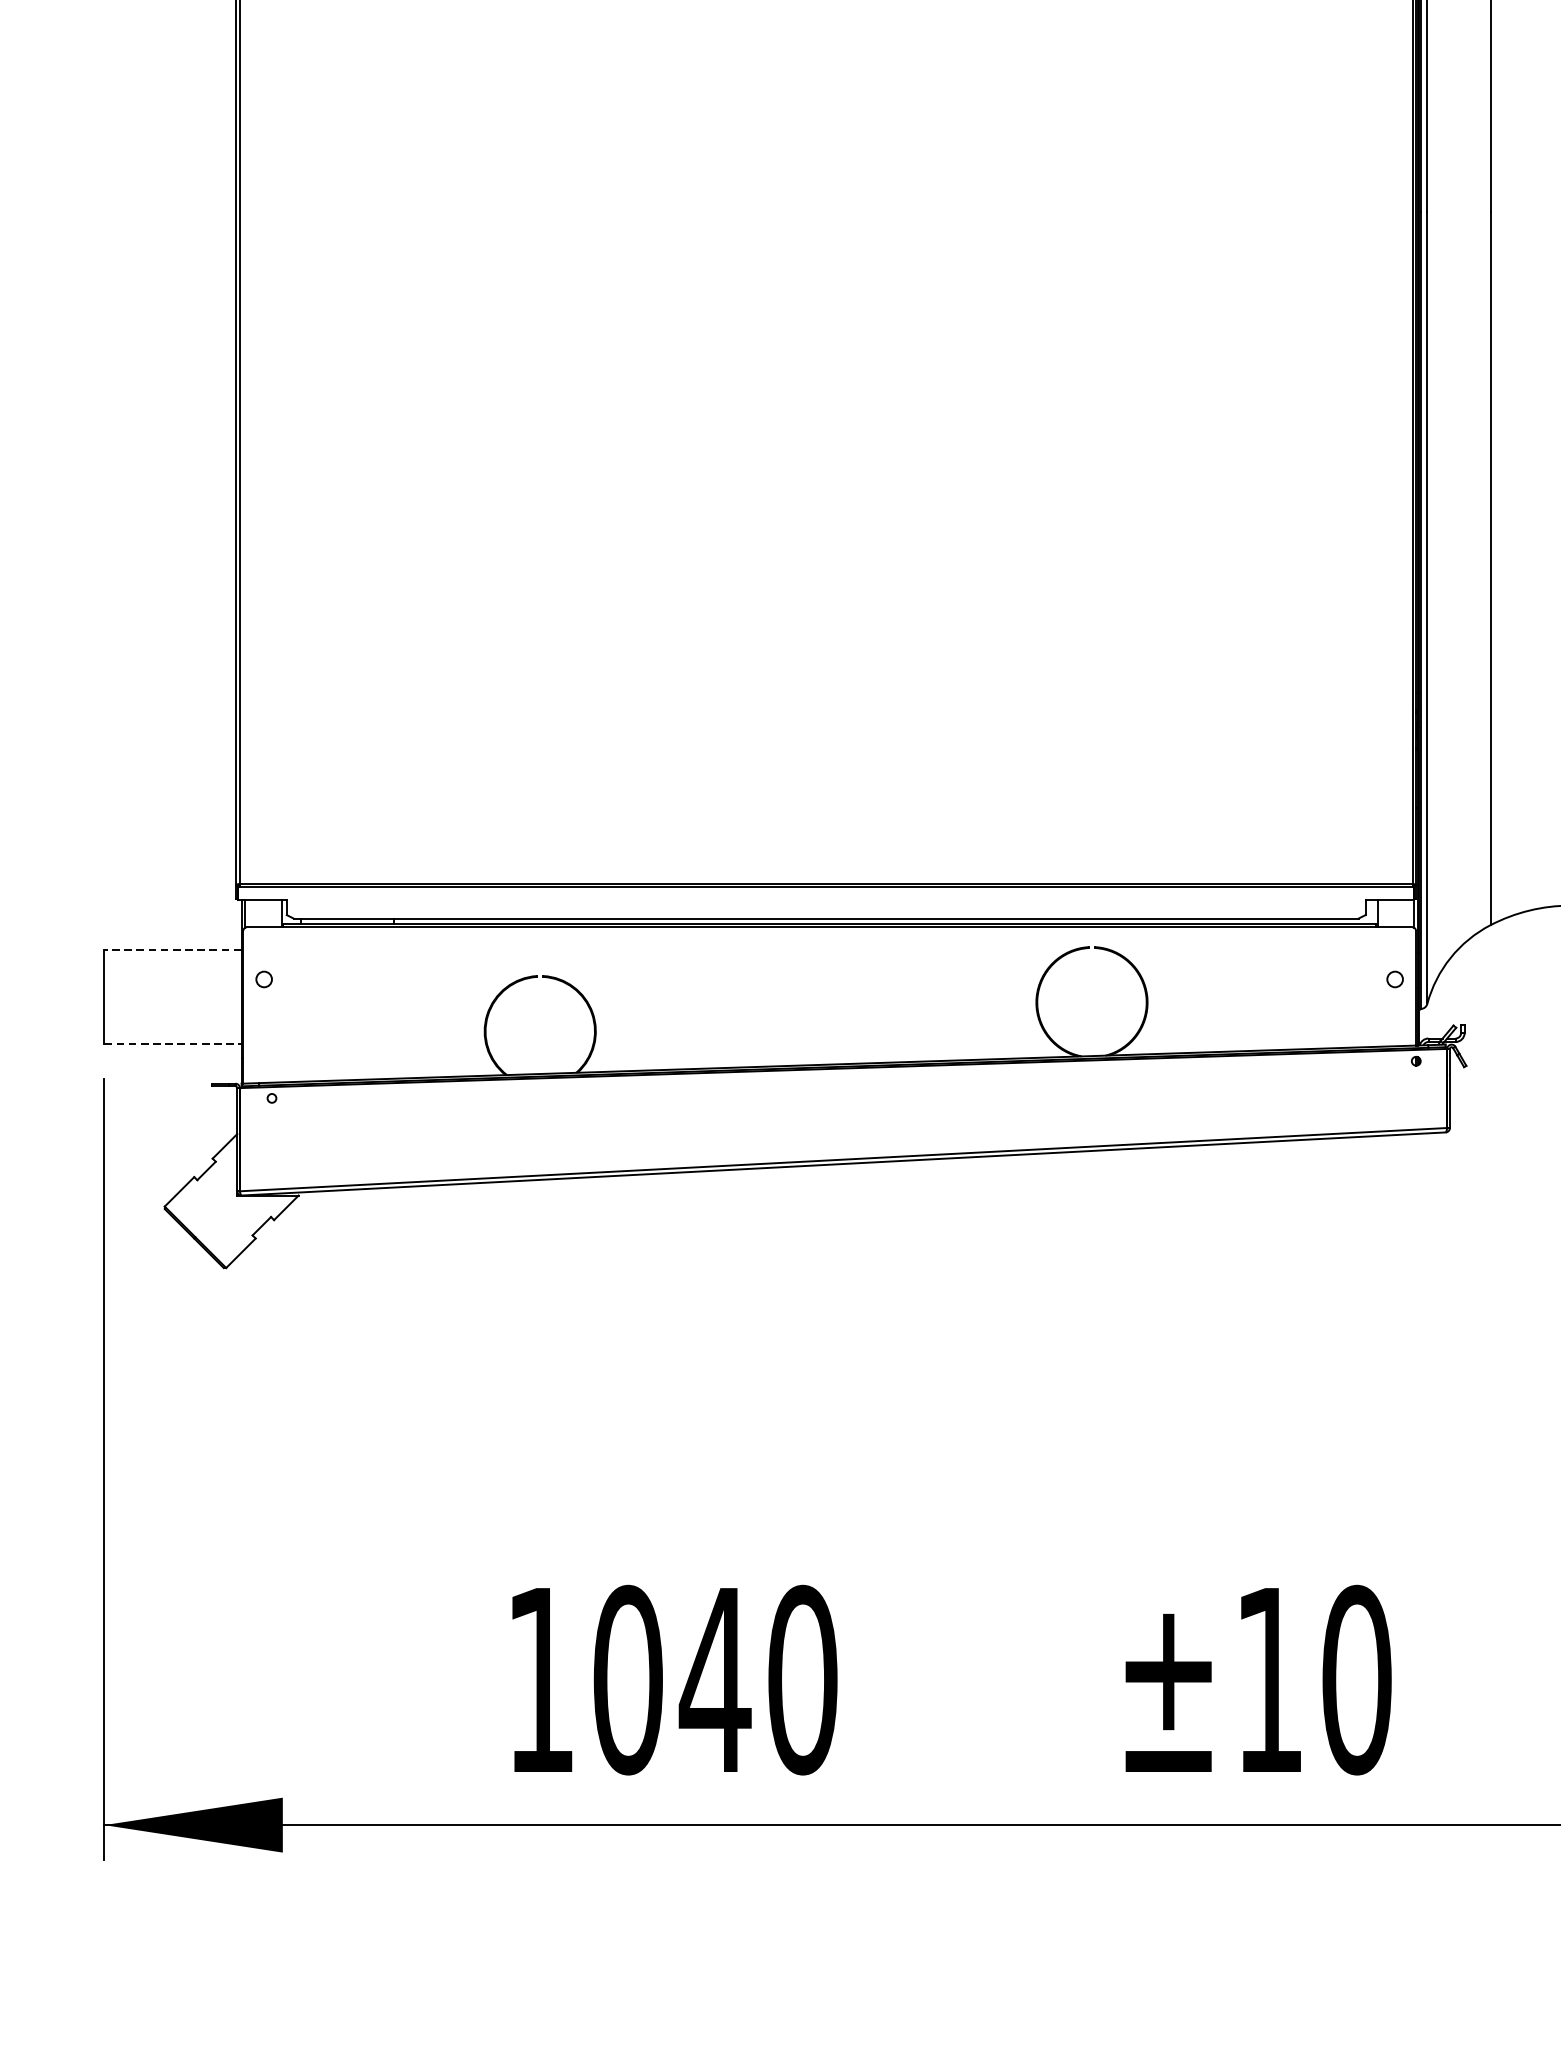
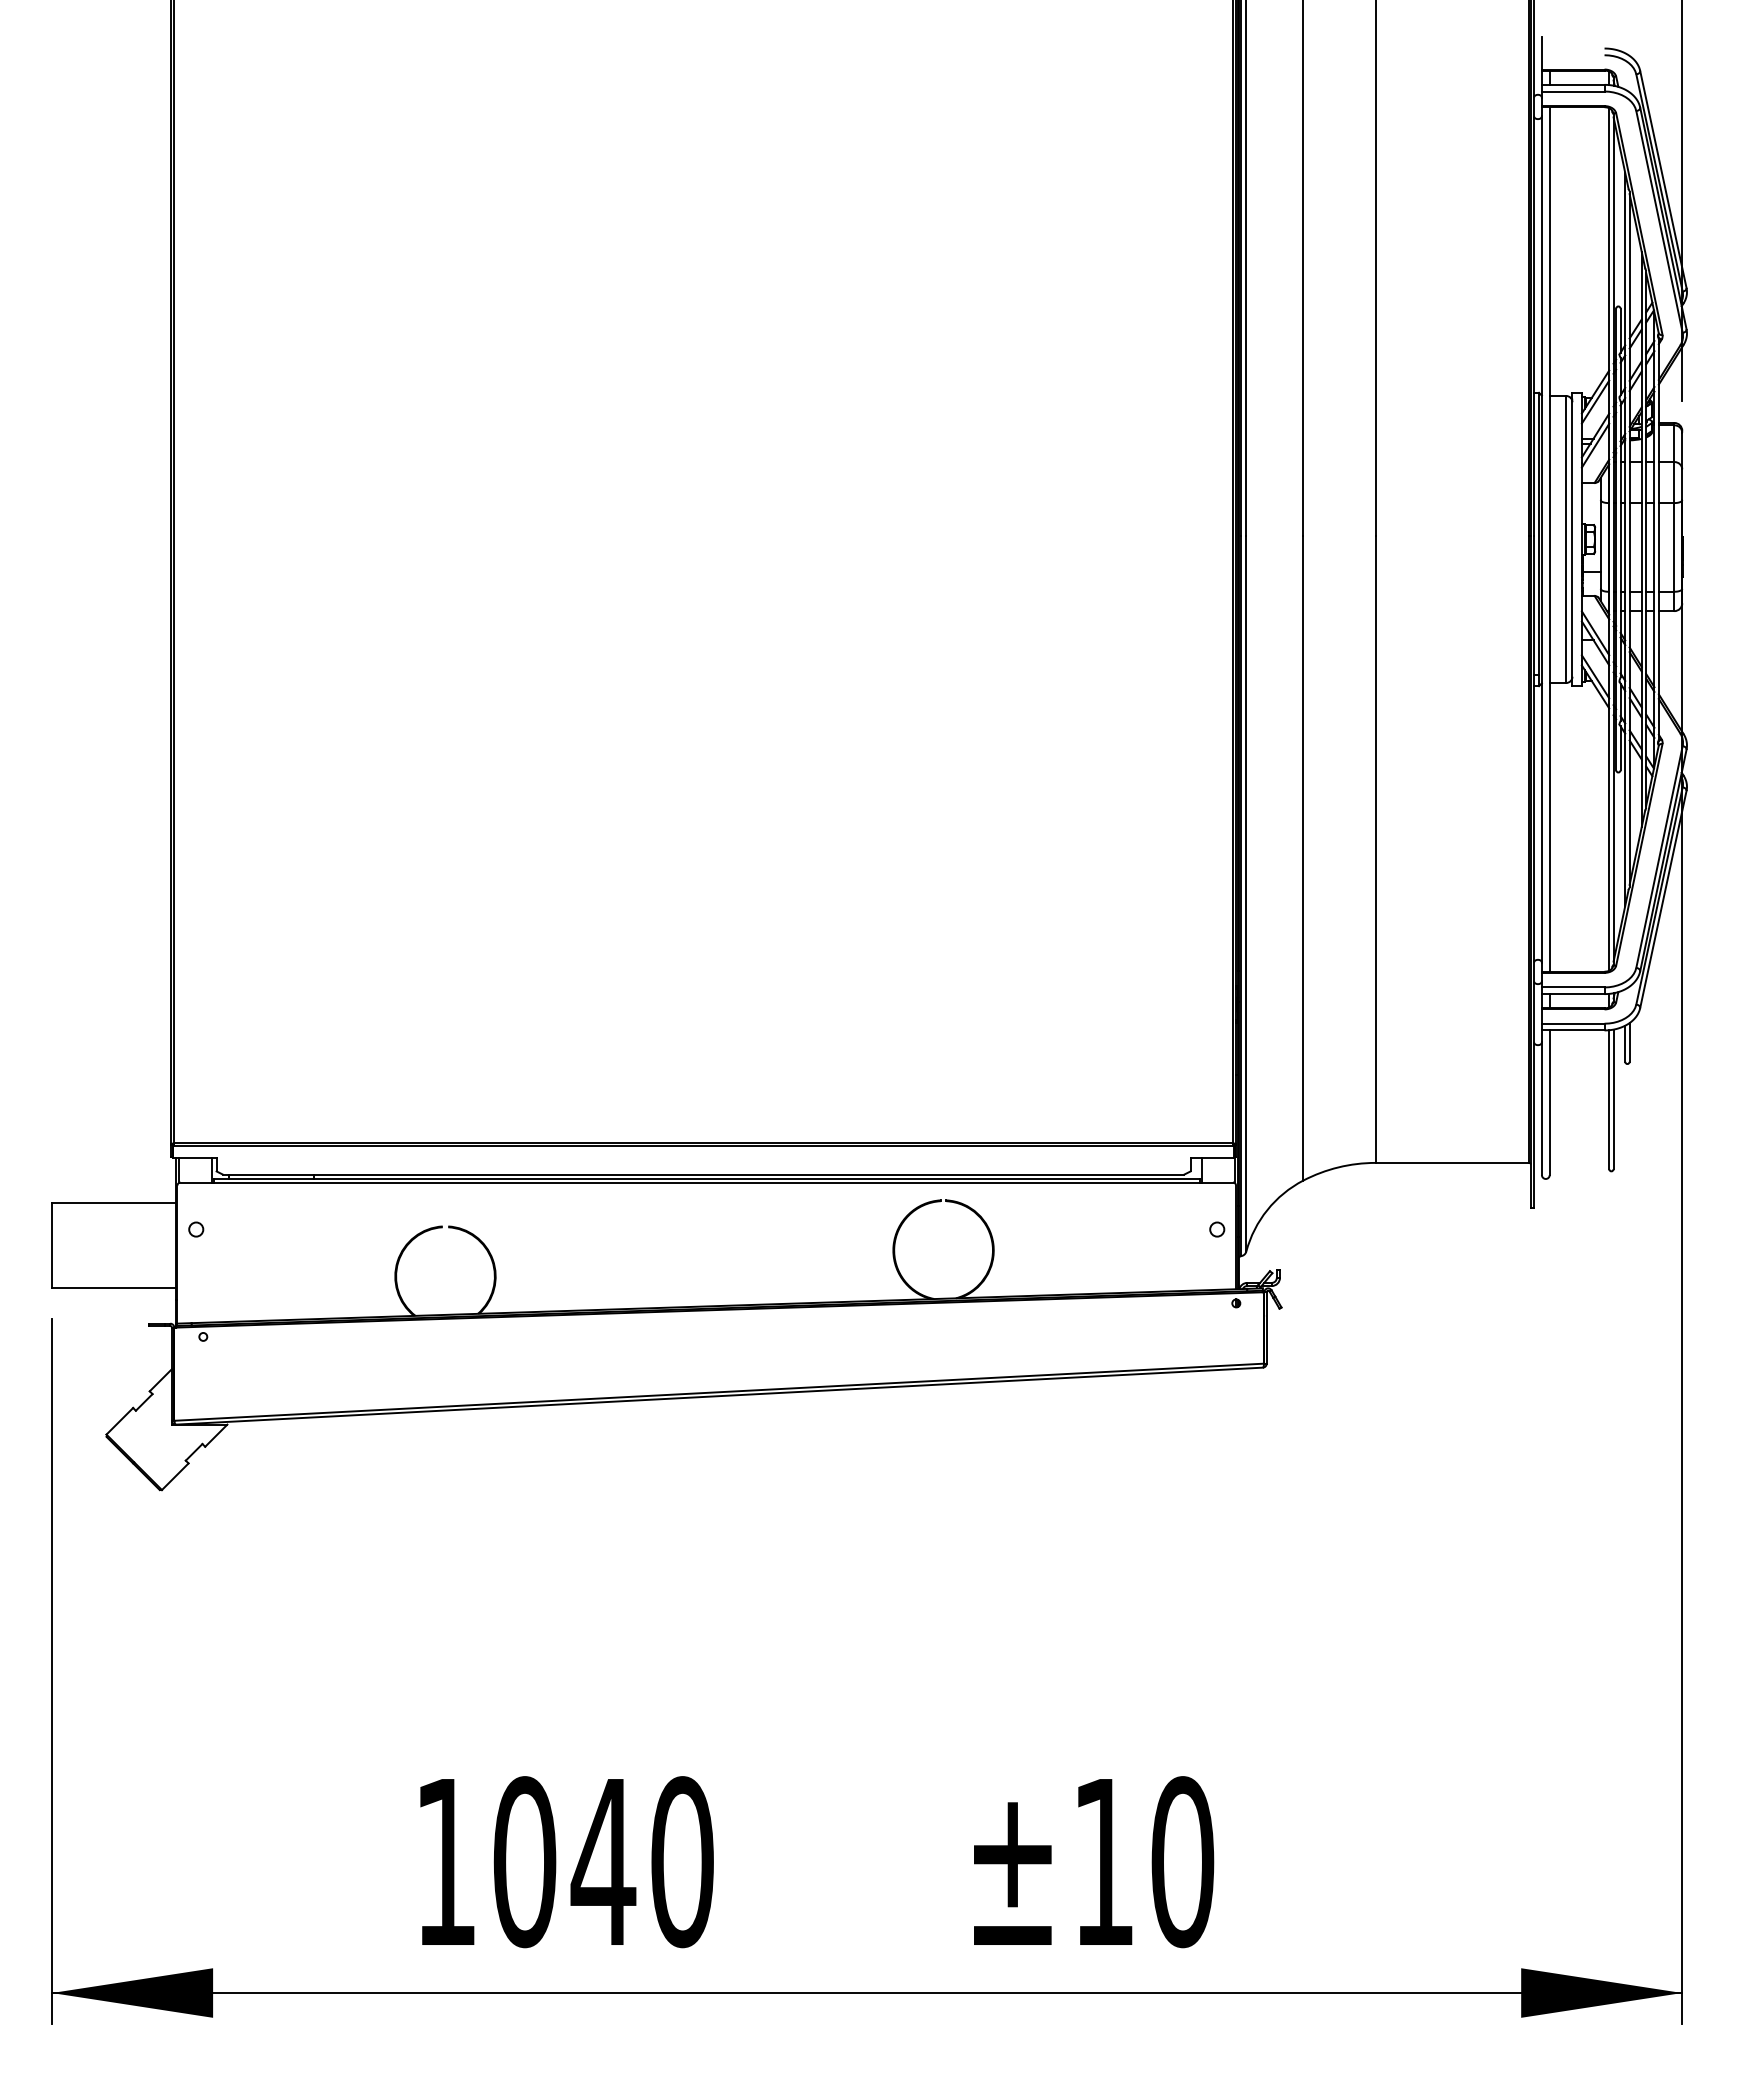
line: (172, 949) -> (113, 1202), dashed -> solid
line: (172, 1043) -> (113, 1287), dashed -> solid

